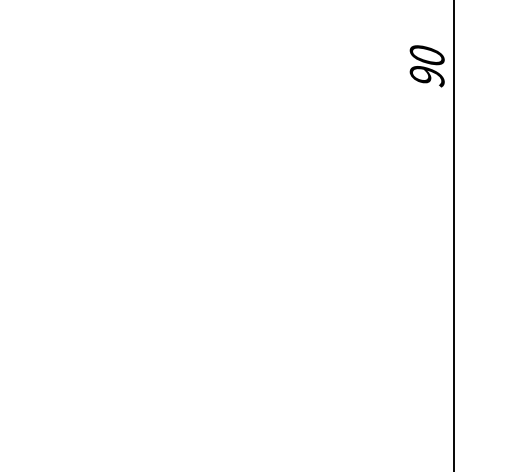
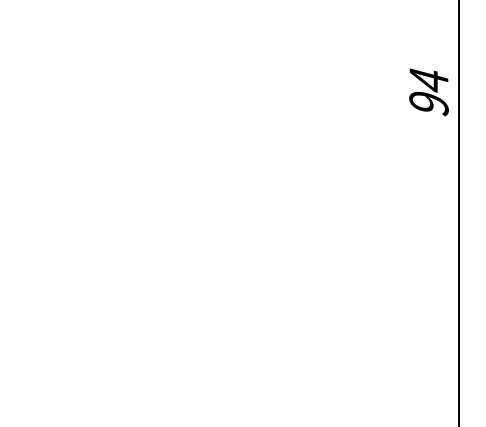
text: (426, 55) -> (428, 80), 90 -> 94

